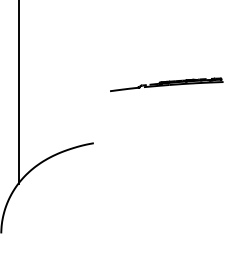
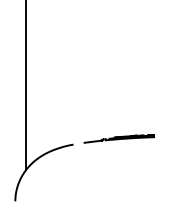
part: (165, 84) -> (118, 138), moved

